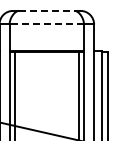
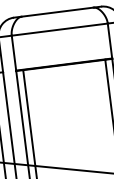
line: (46, 10) -> (57, 11), dashed -> solid
line: (46, 24) -> (59, 29), dashed -> solid

